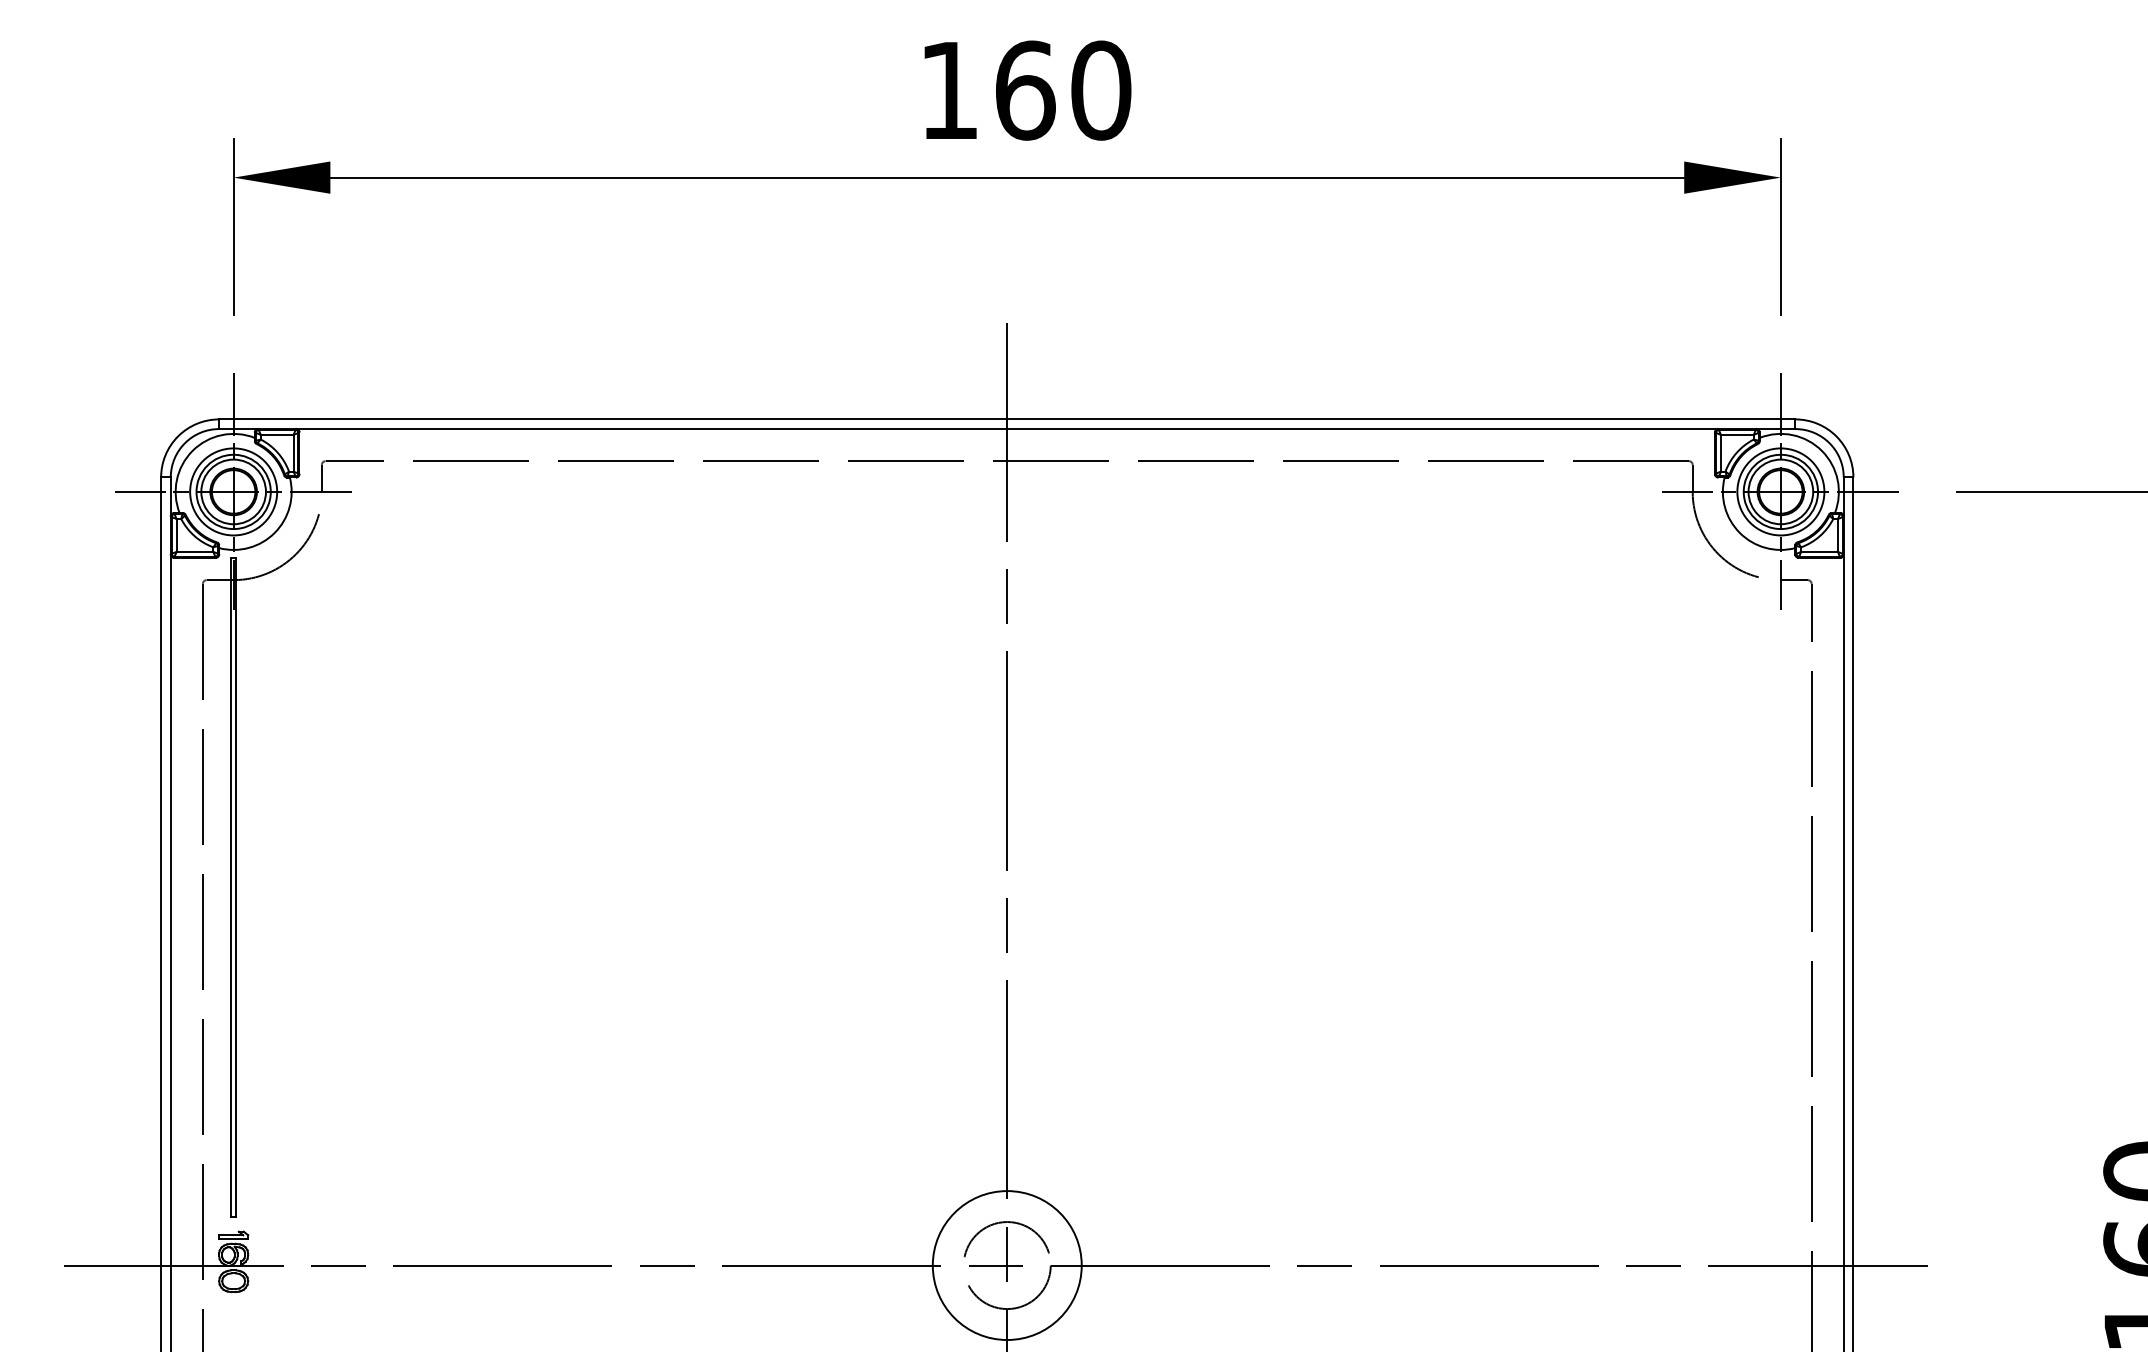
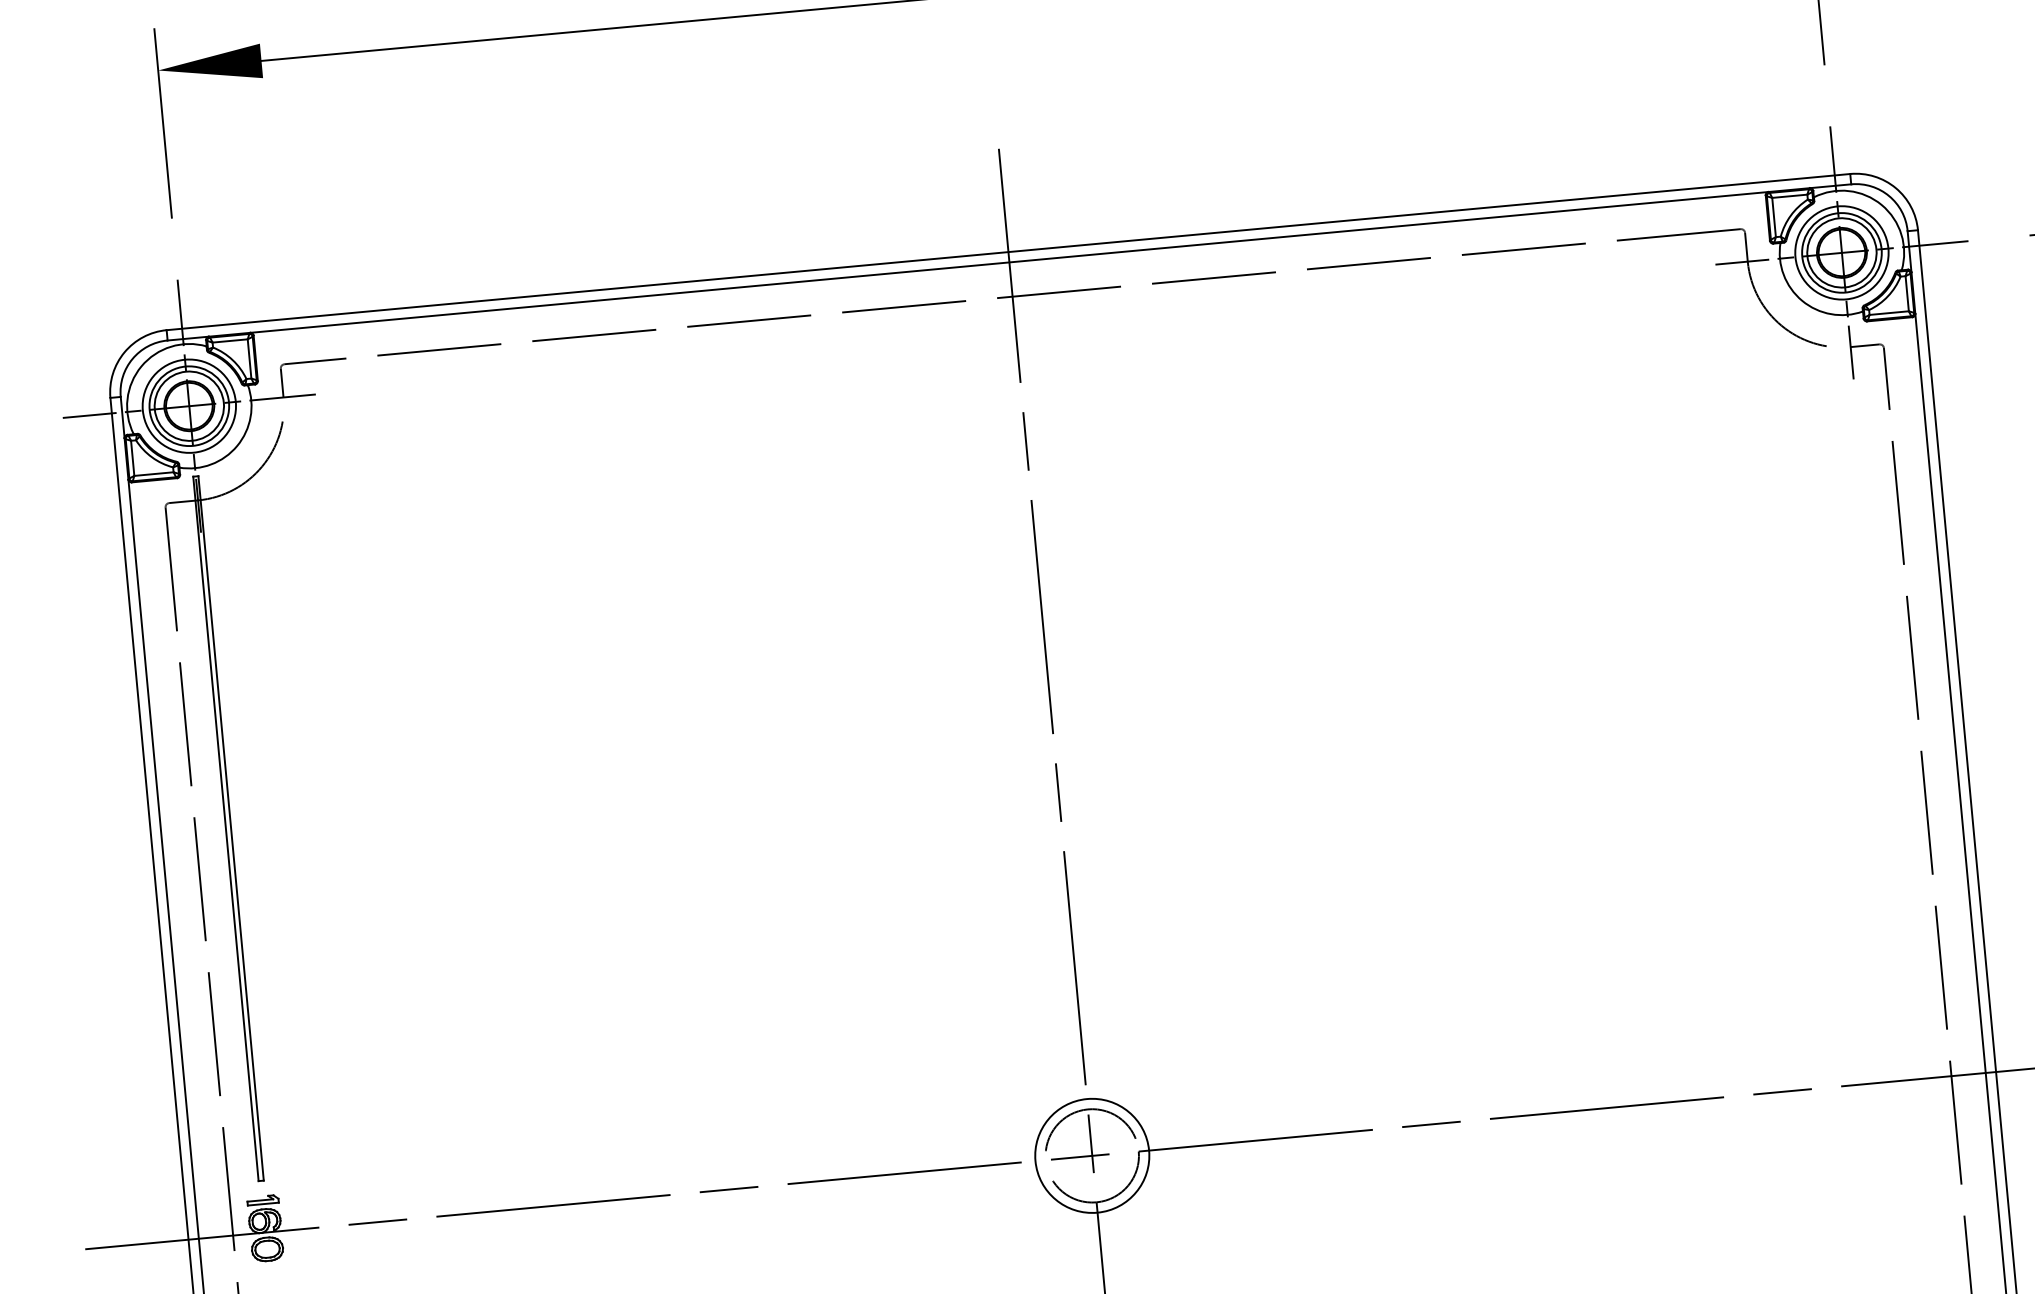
circle: (1007, 1265) -> (1092, 1155), size x0.71

